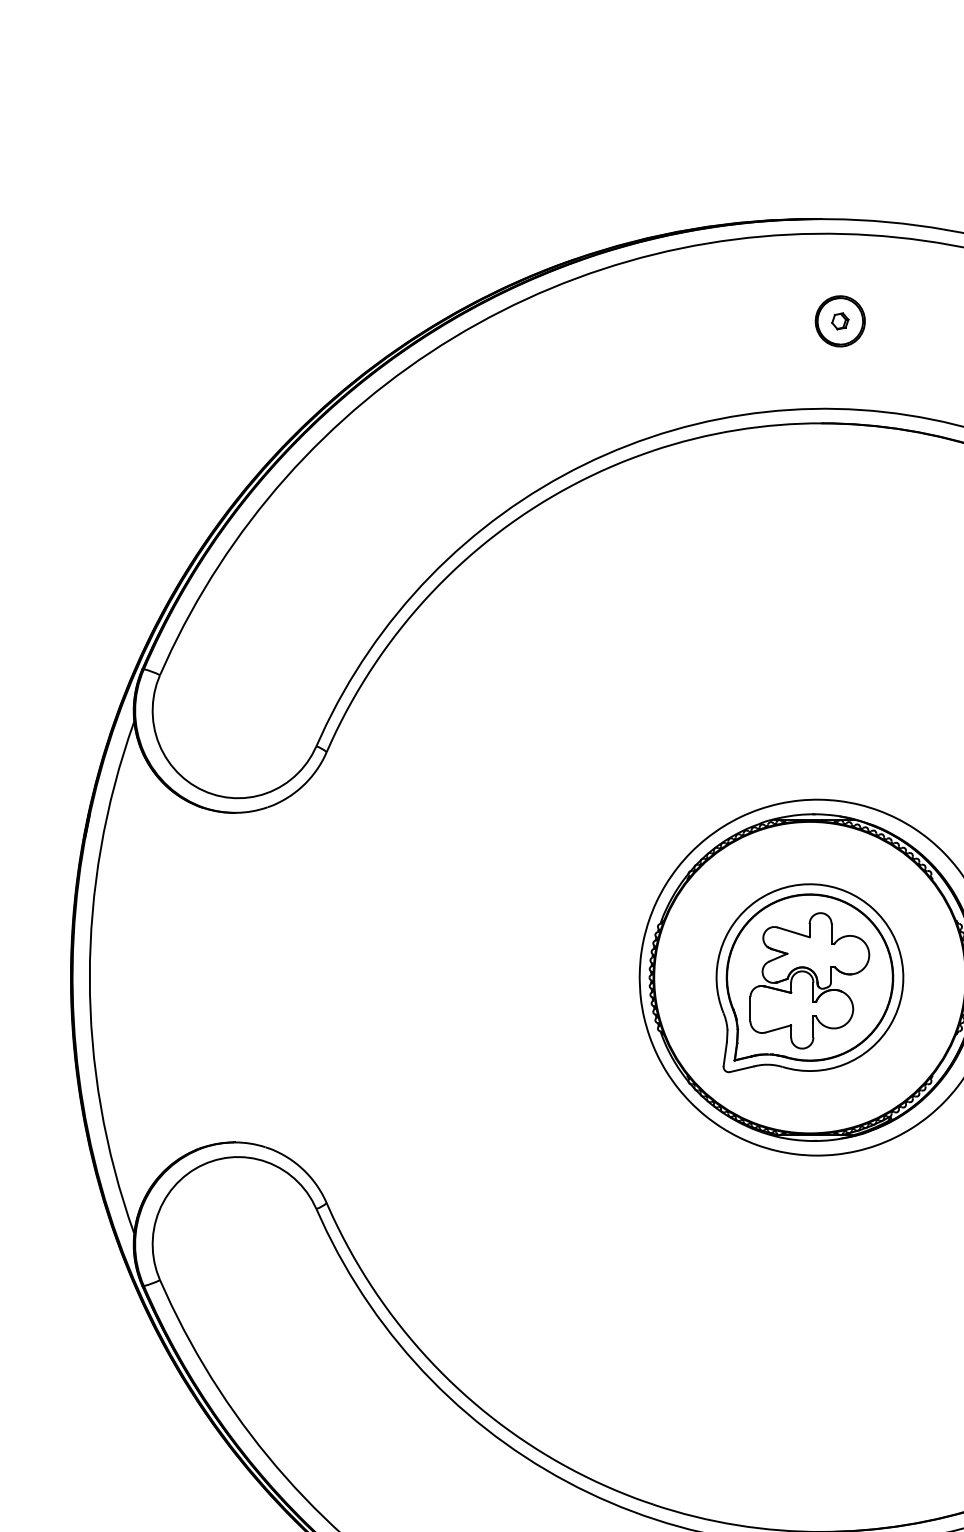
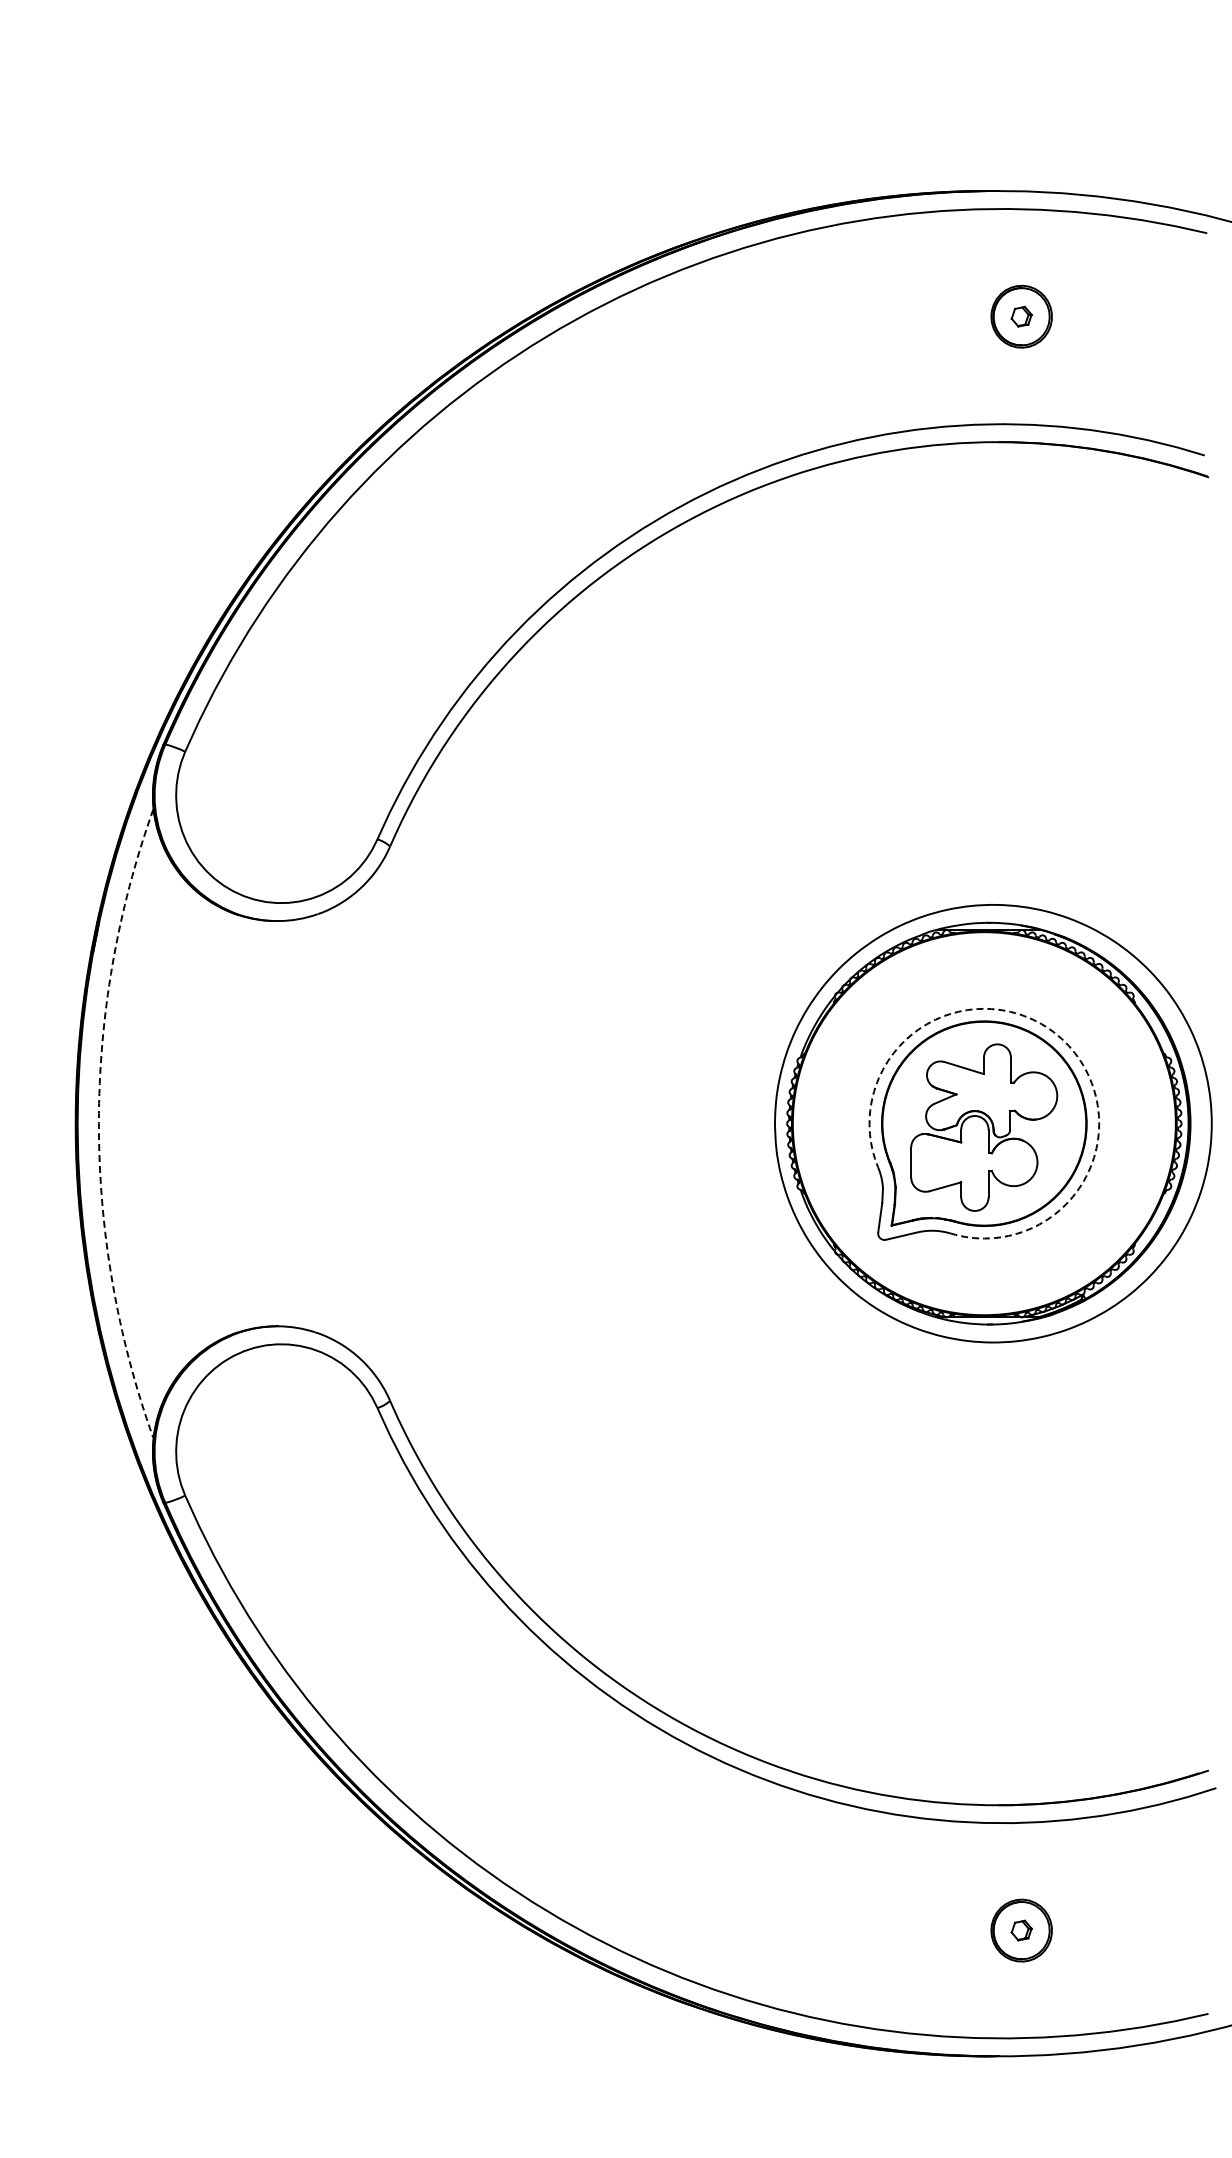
arc: (872, 908) -> (1061, 1038), solid -> dashed
arc: (89, 977) -> (98, 1123), solid -> dashed

